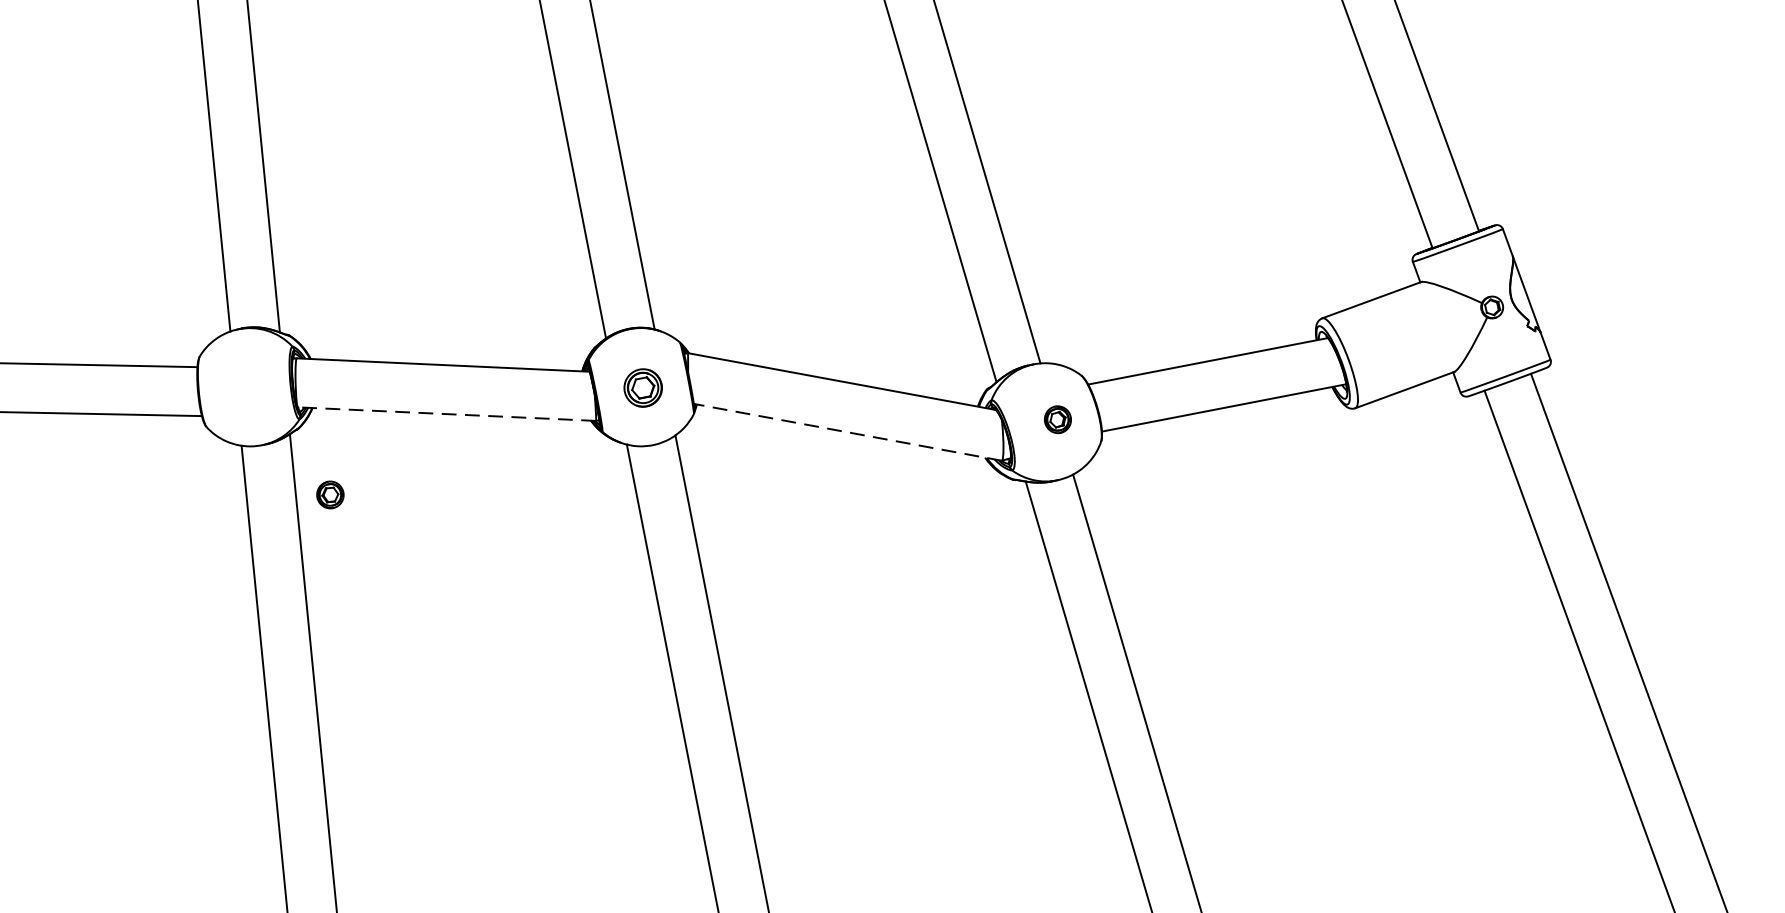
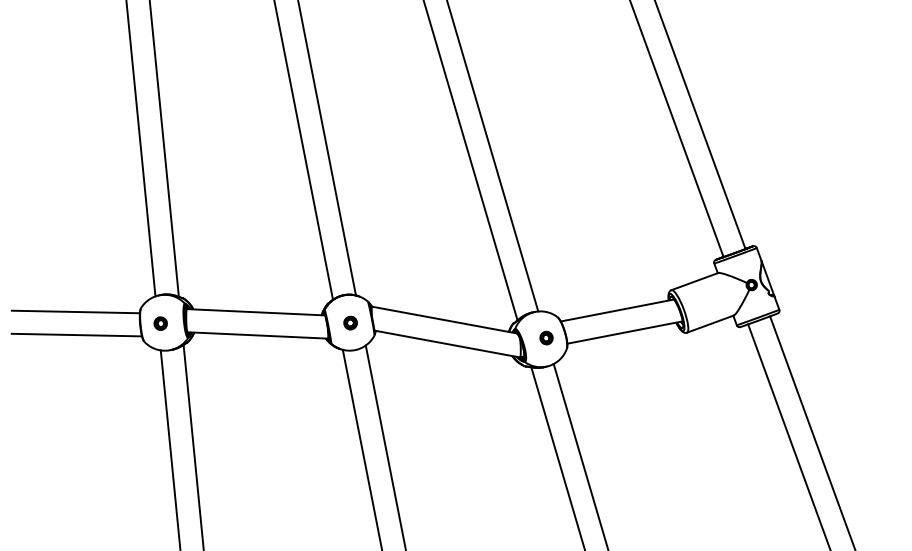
part: (643, 386) -> (350, 322), size x0.71
line: (446, 414) -> (257, 335), dashed -> solid
line: (846, 431) -> (446, 343), dashed -> solid
part: (329, 494) -> (160, 323), moved

